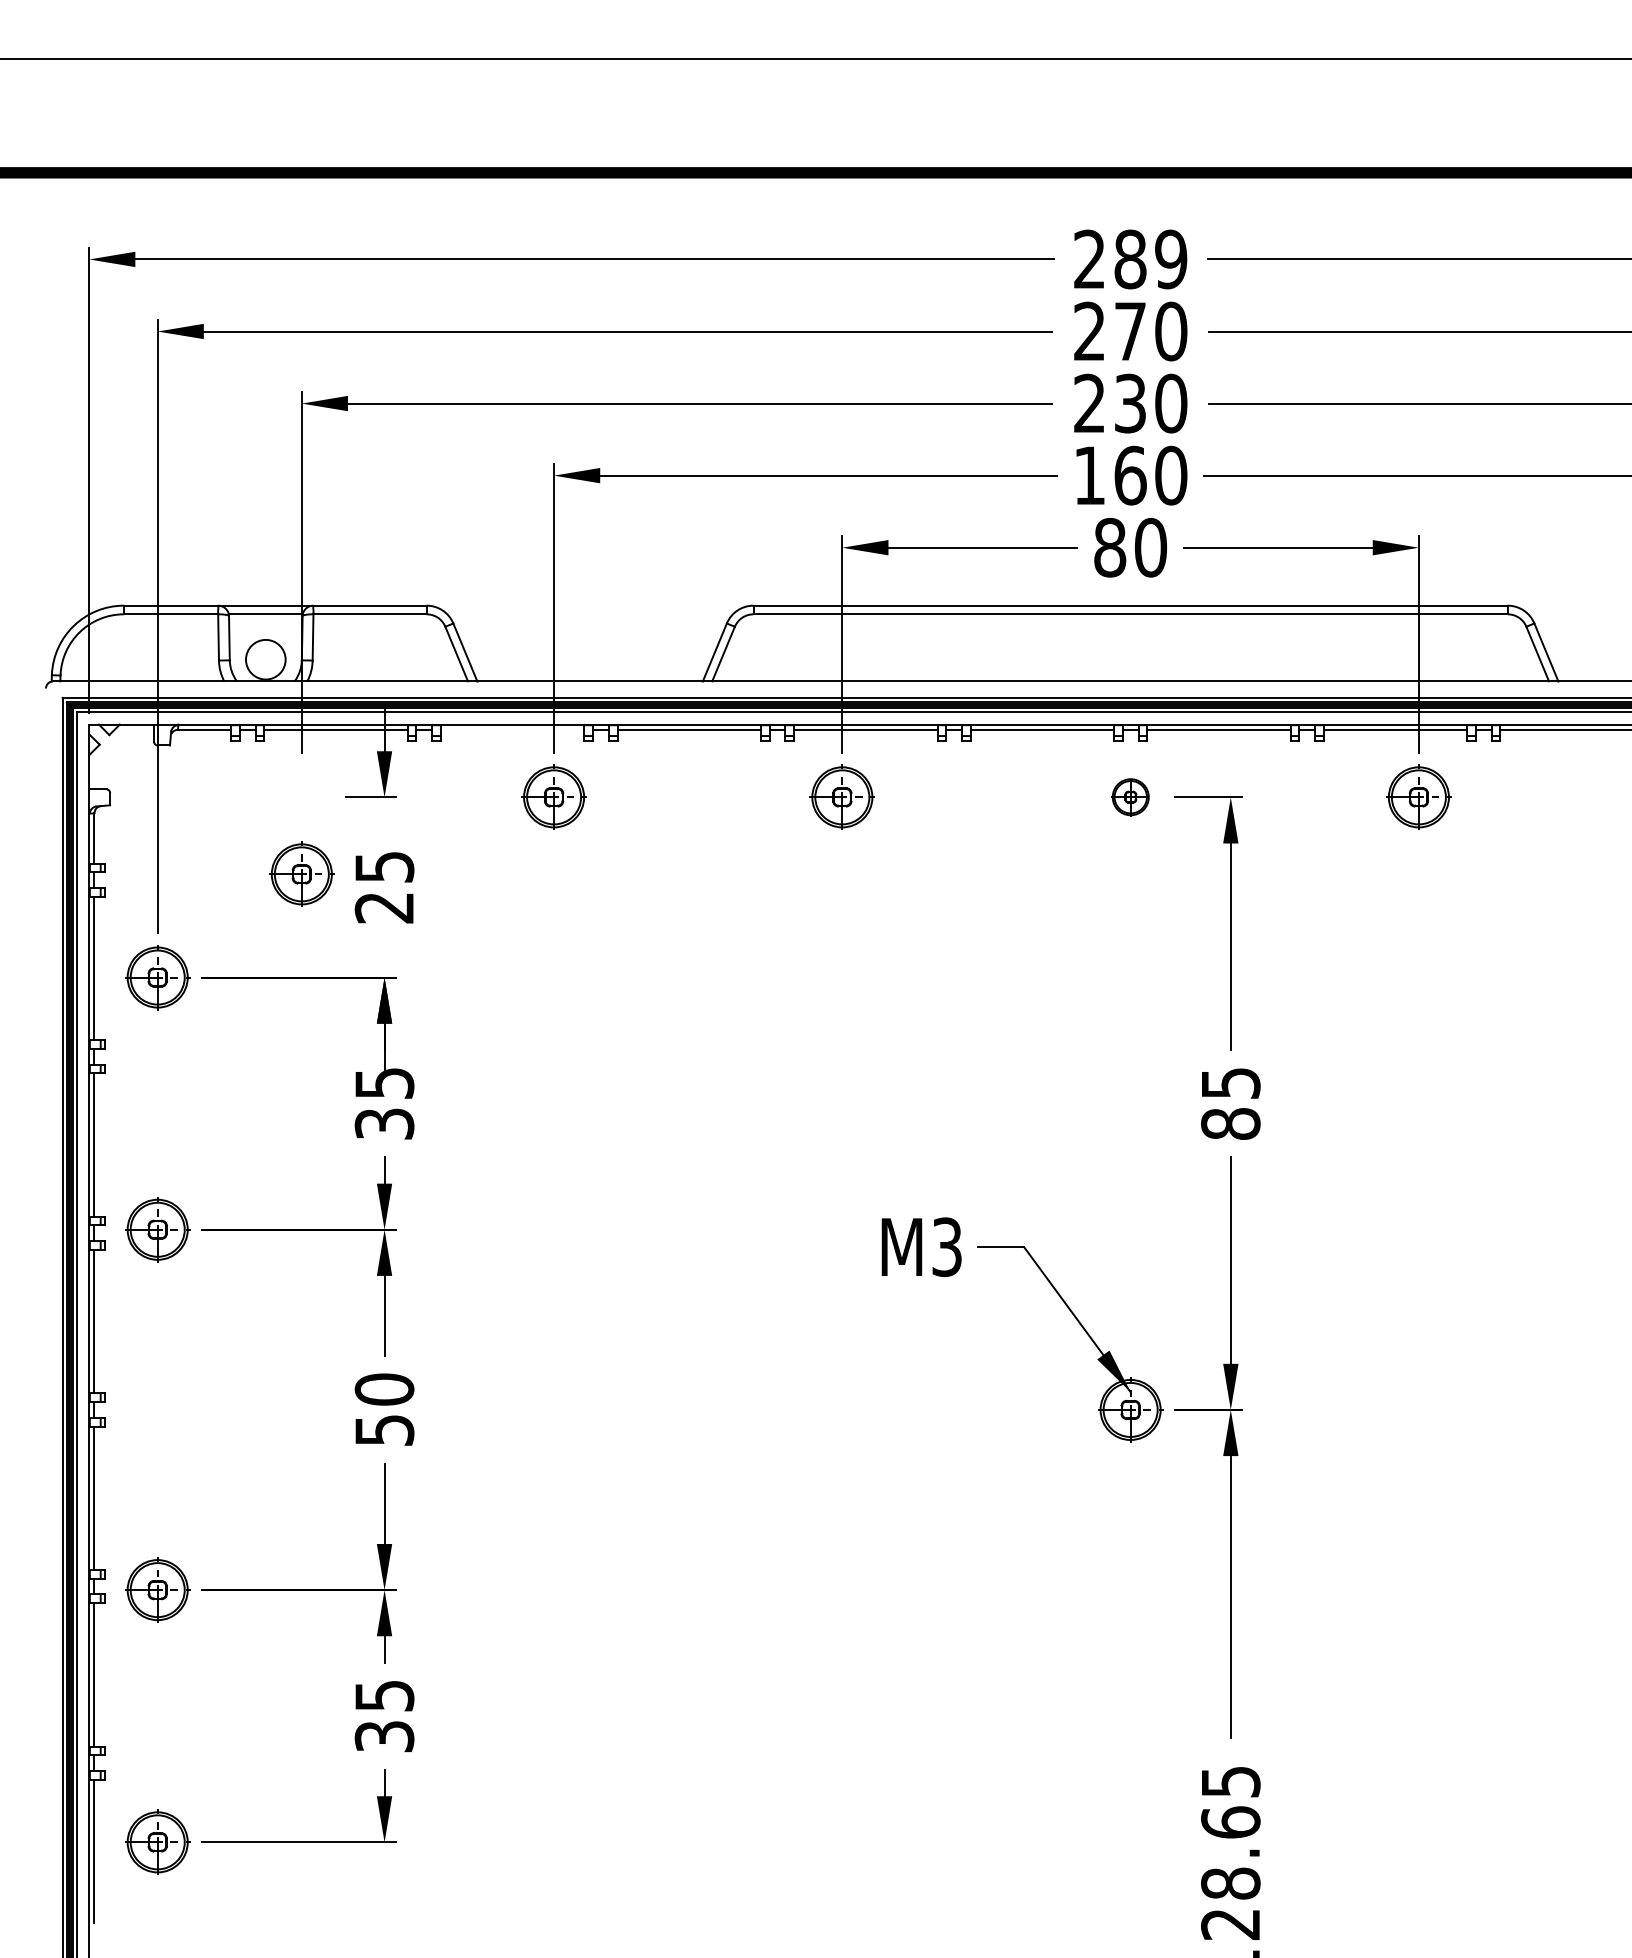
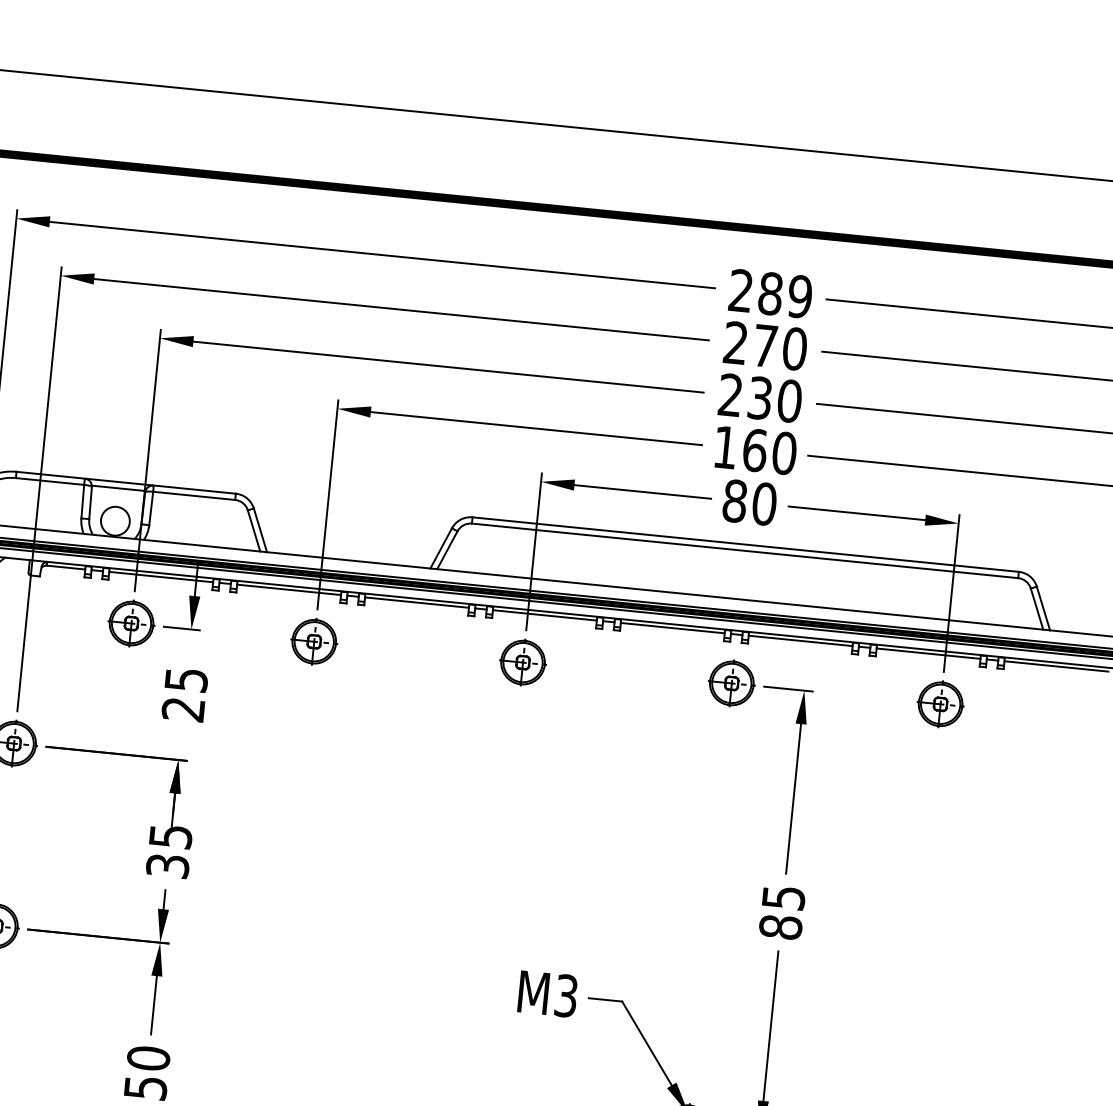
line: (512, 729) -> (289, 589), added
part: (1130, 796) -> (731, 682), size x1.67
part: (301, 873) -> (131, 622), moved

